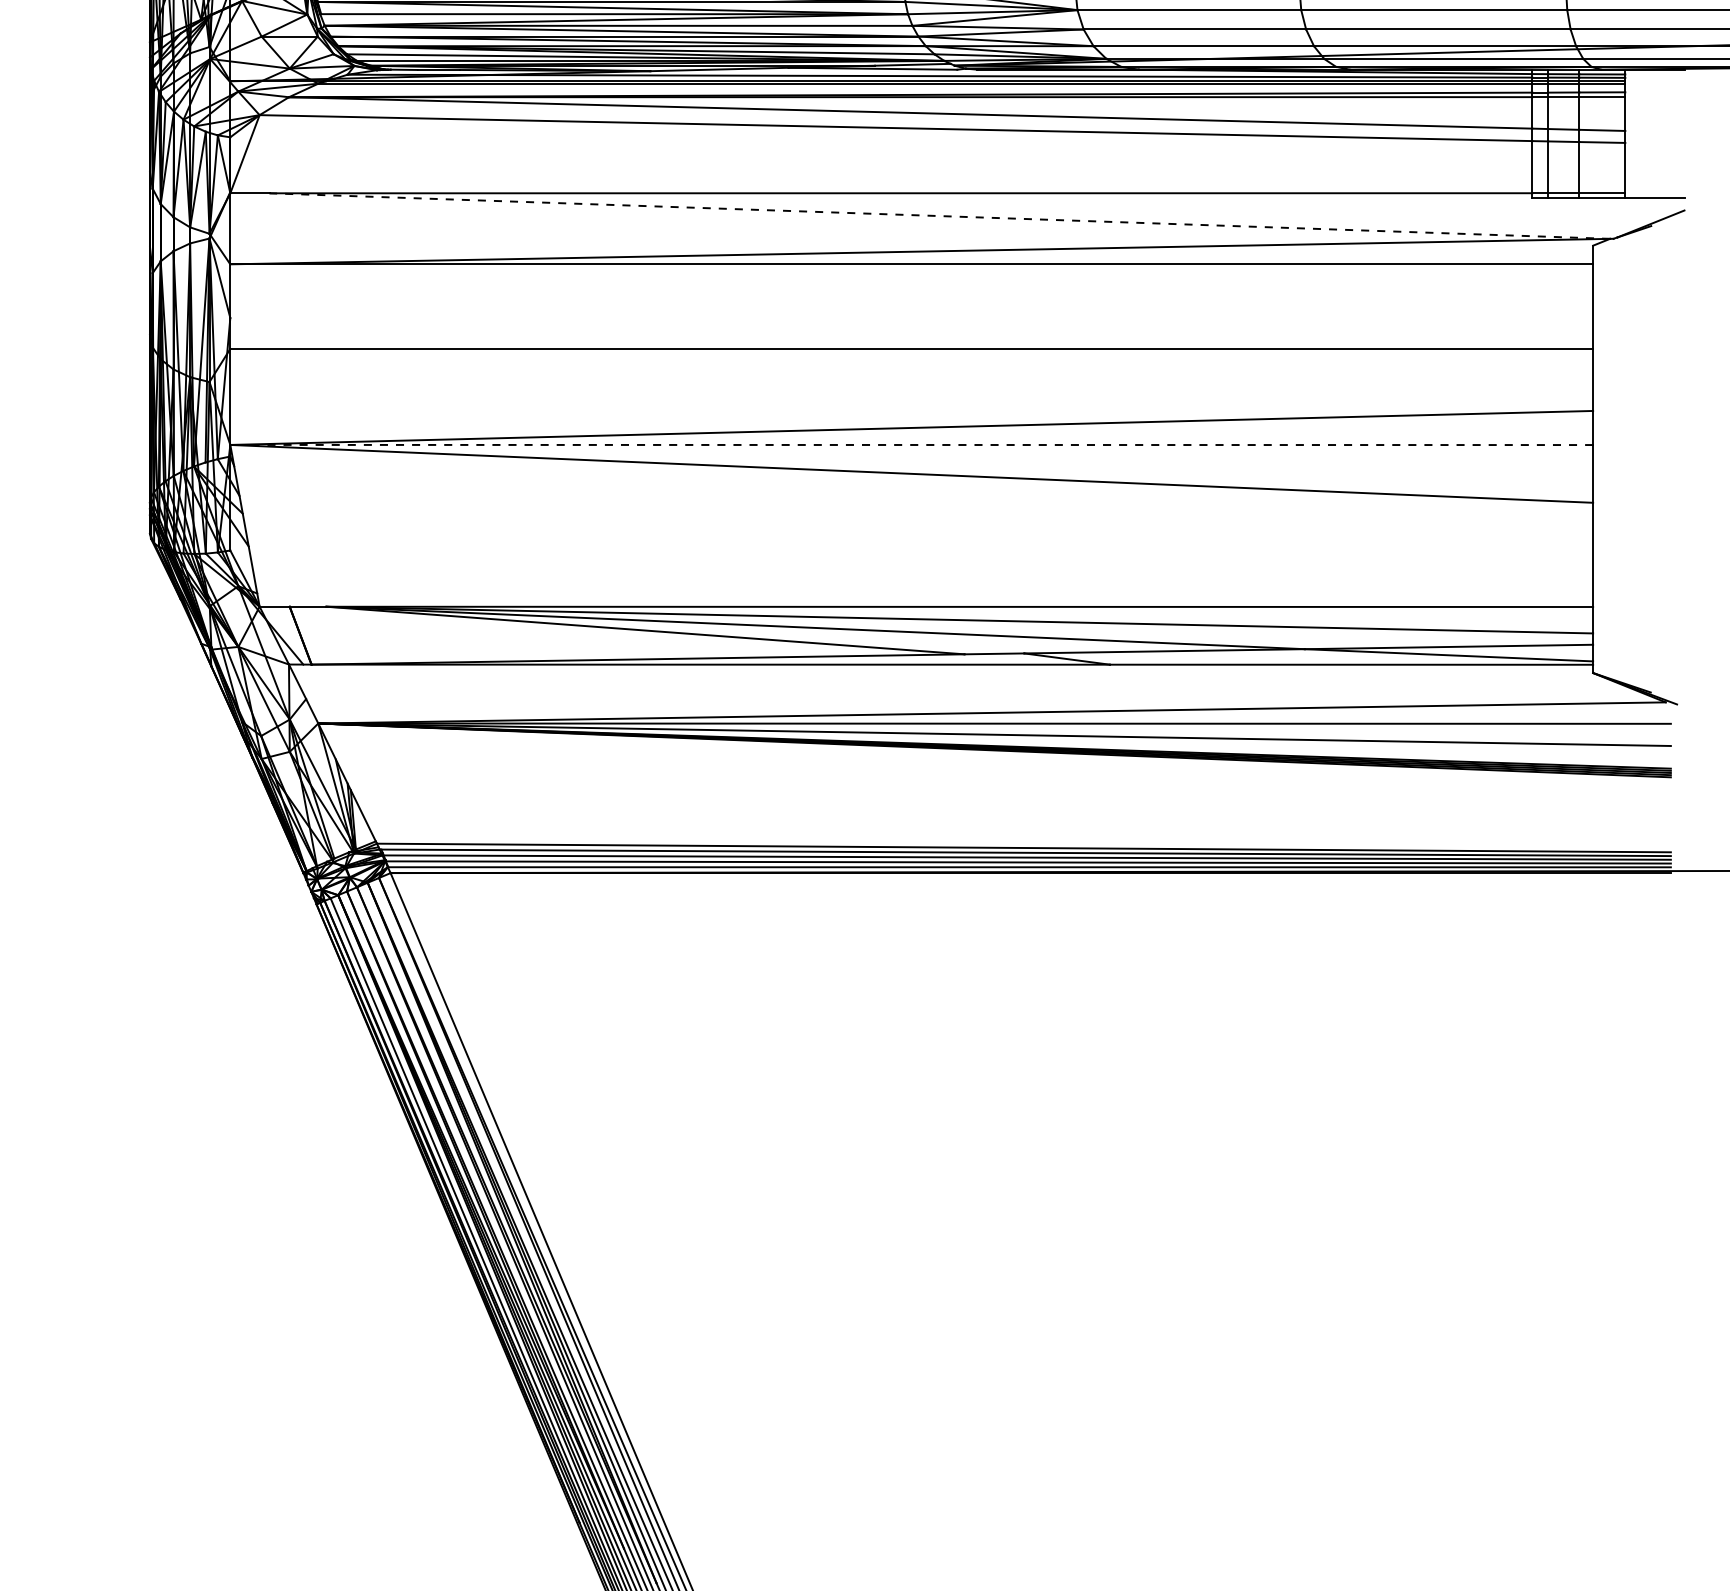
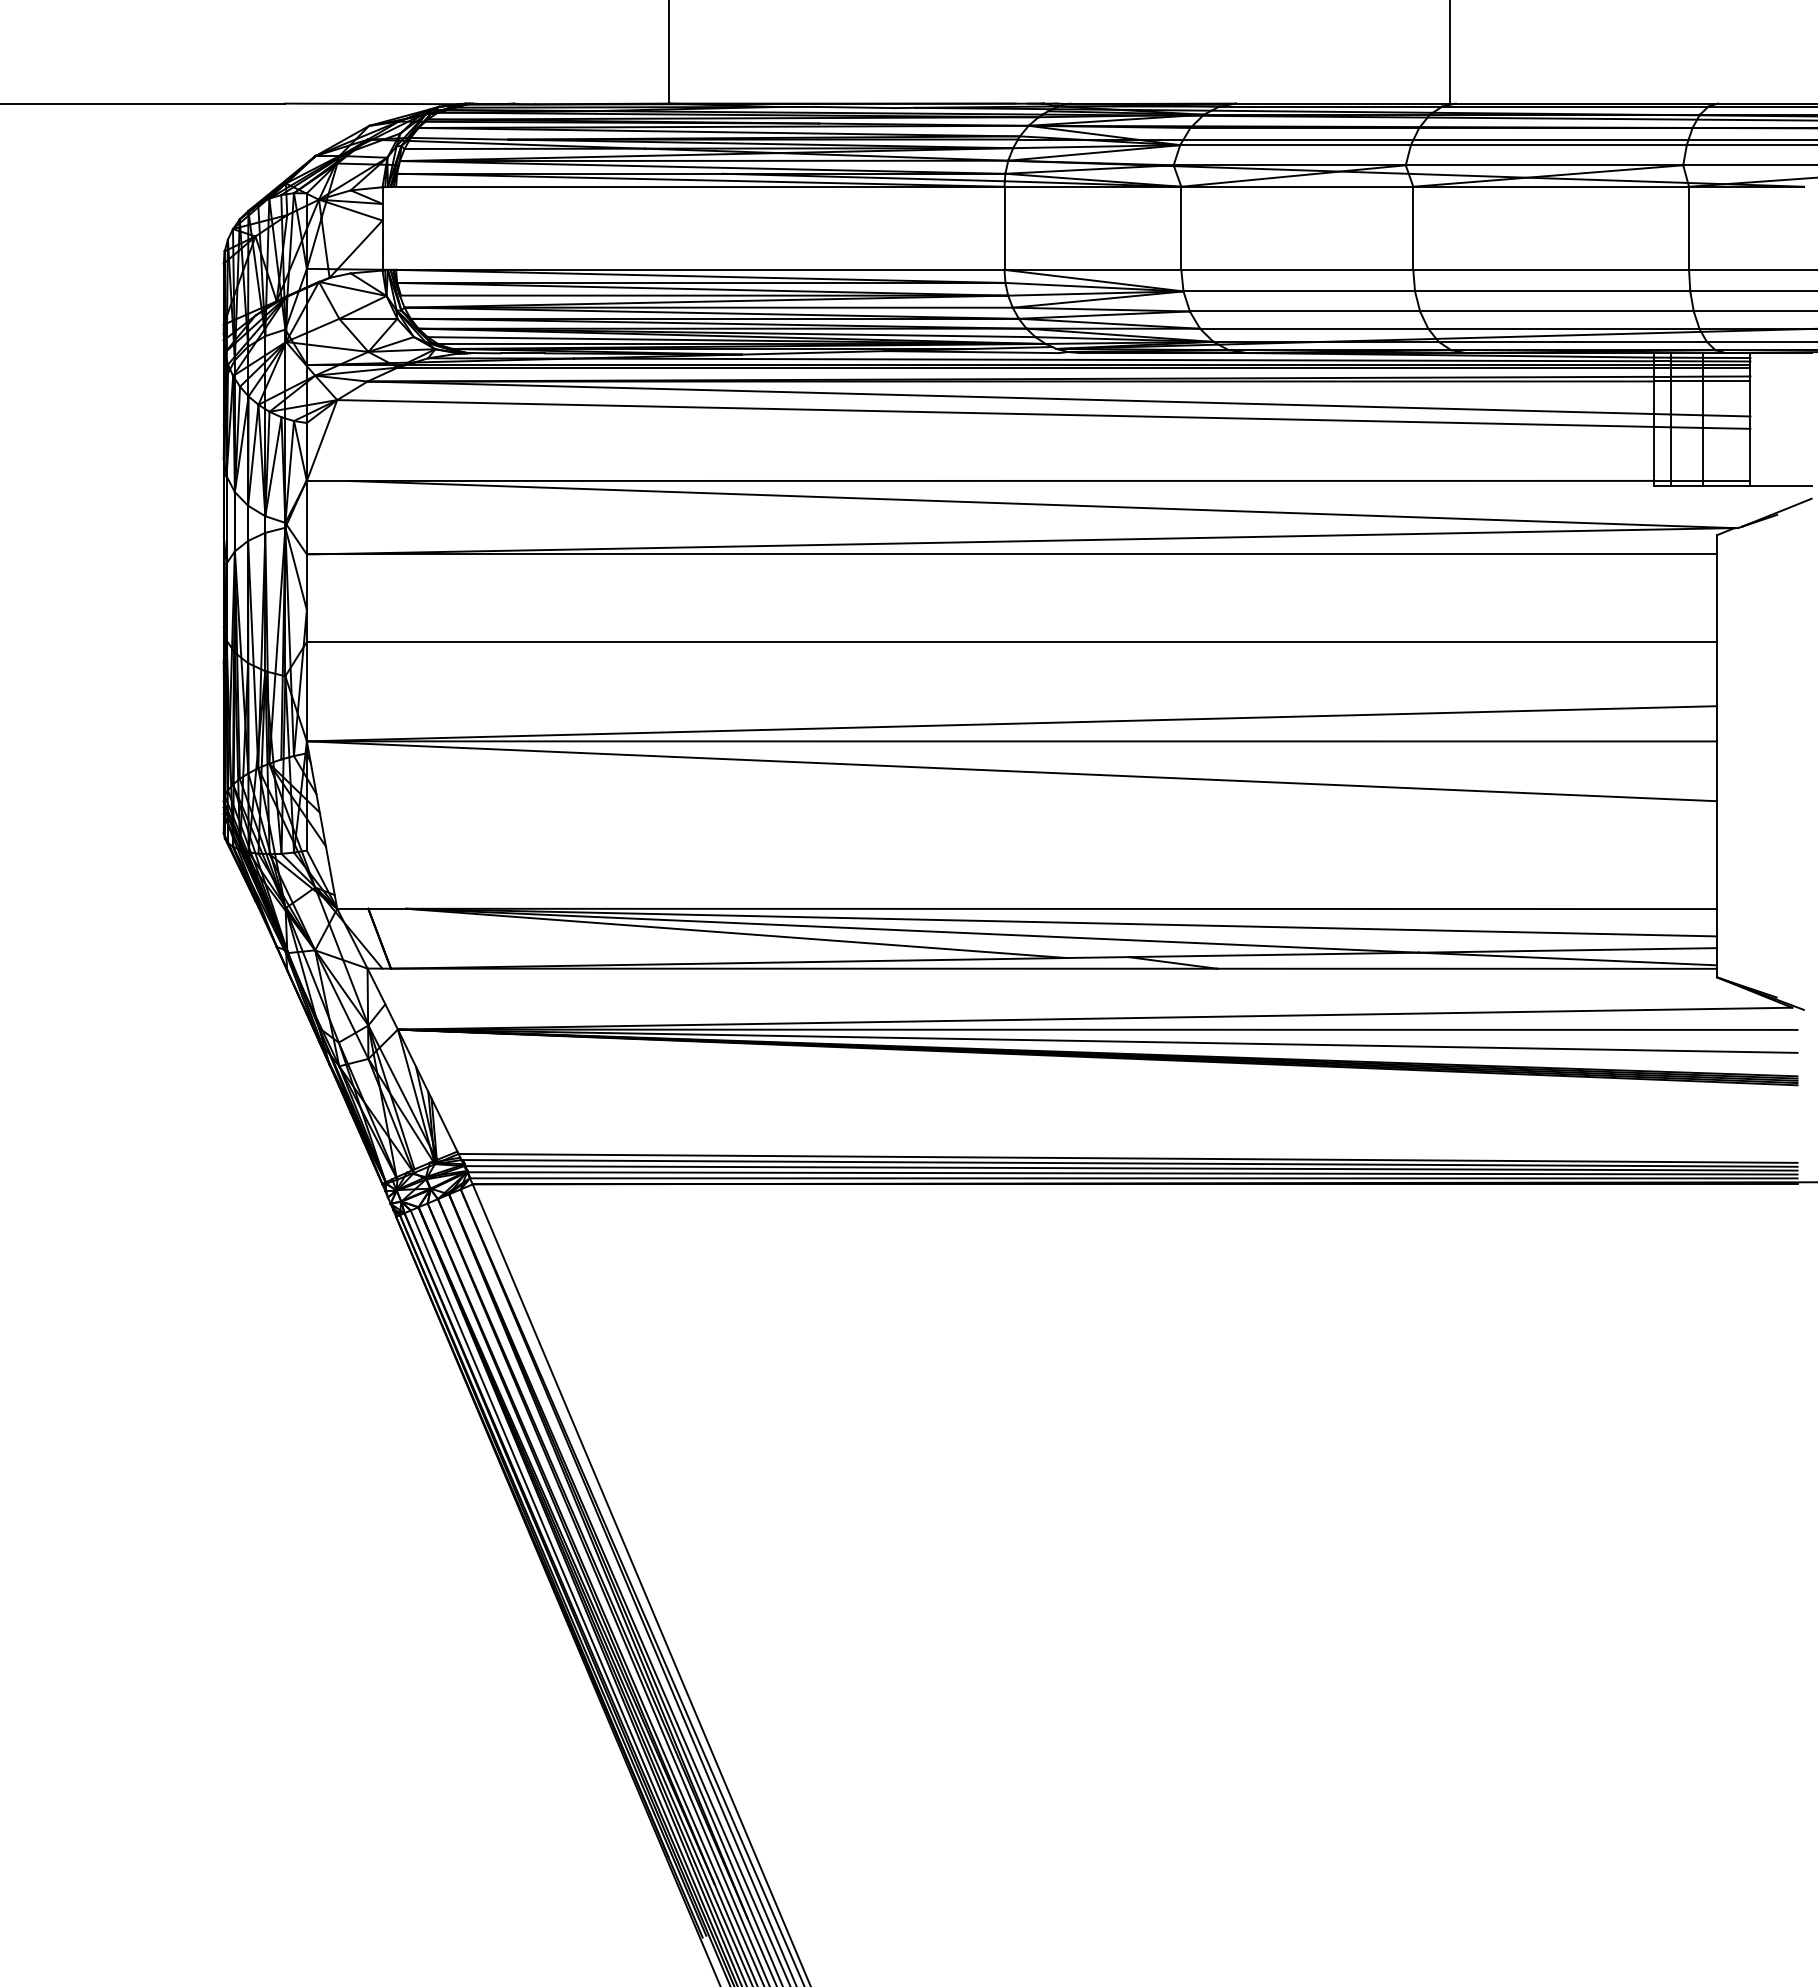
line: (940, 216) -> (1041, 504), dashed -> solid
line: (911, 445) -> (1011, 741), dashed -> solid

